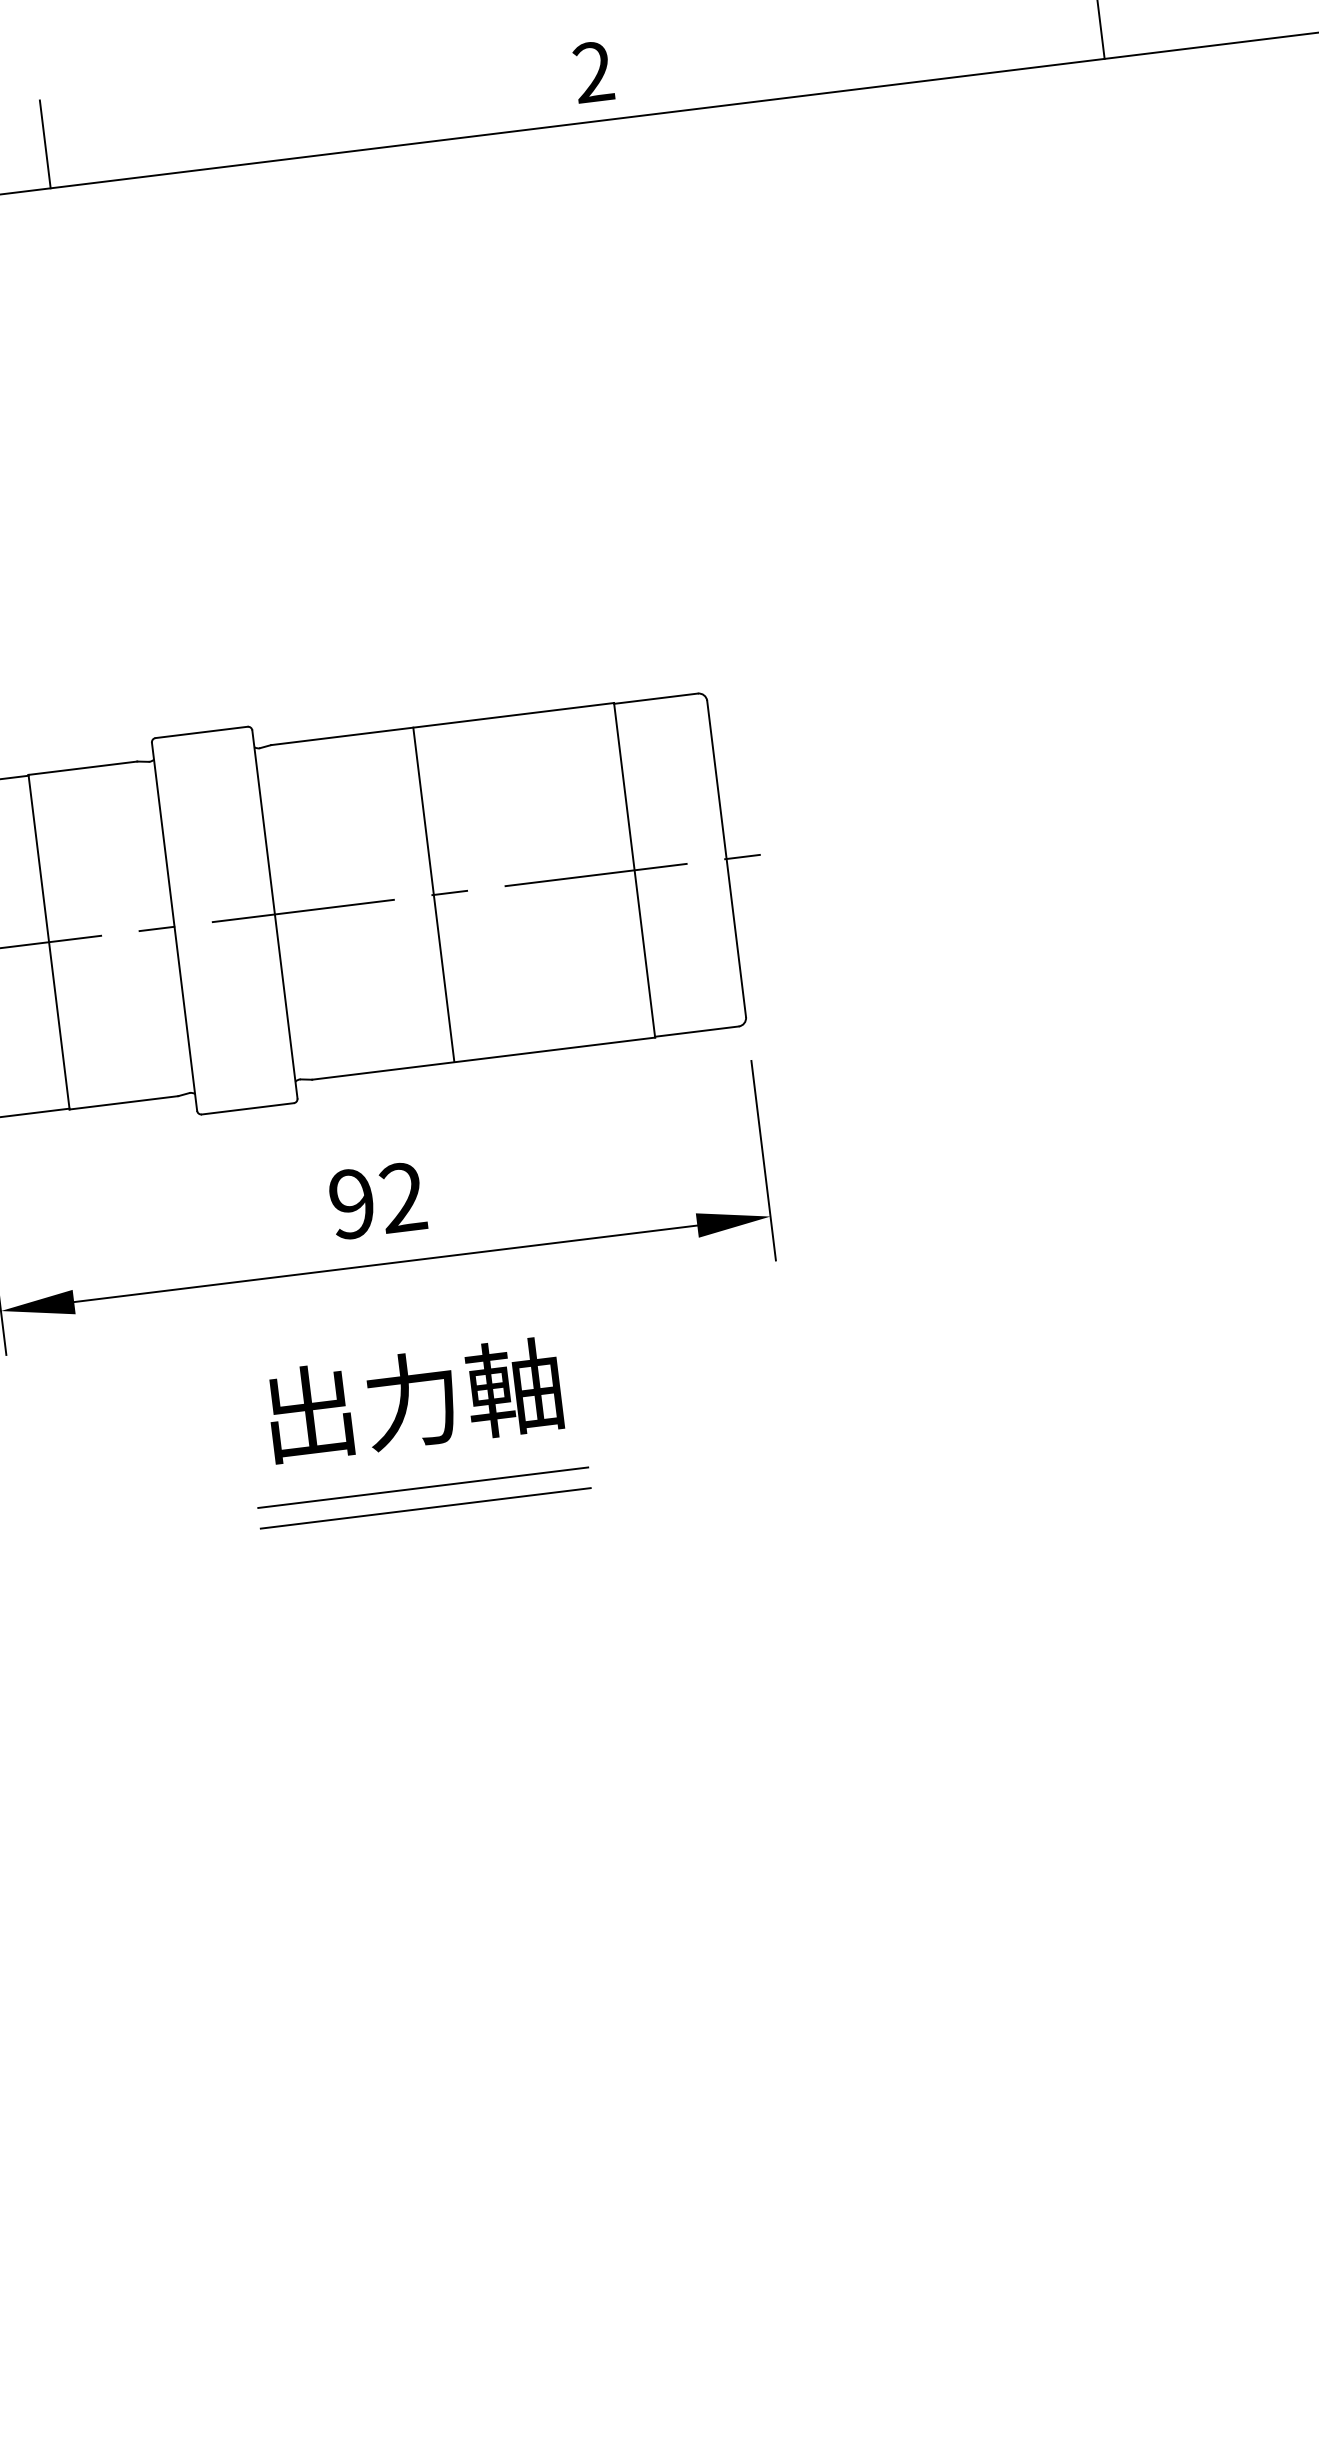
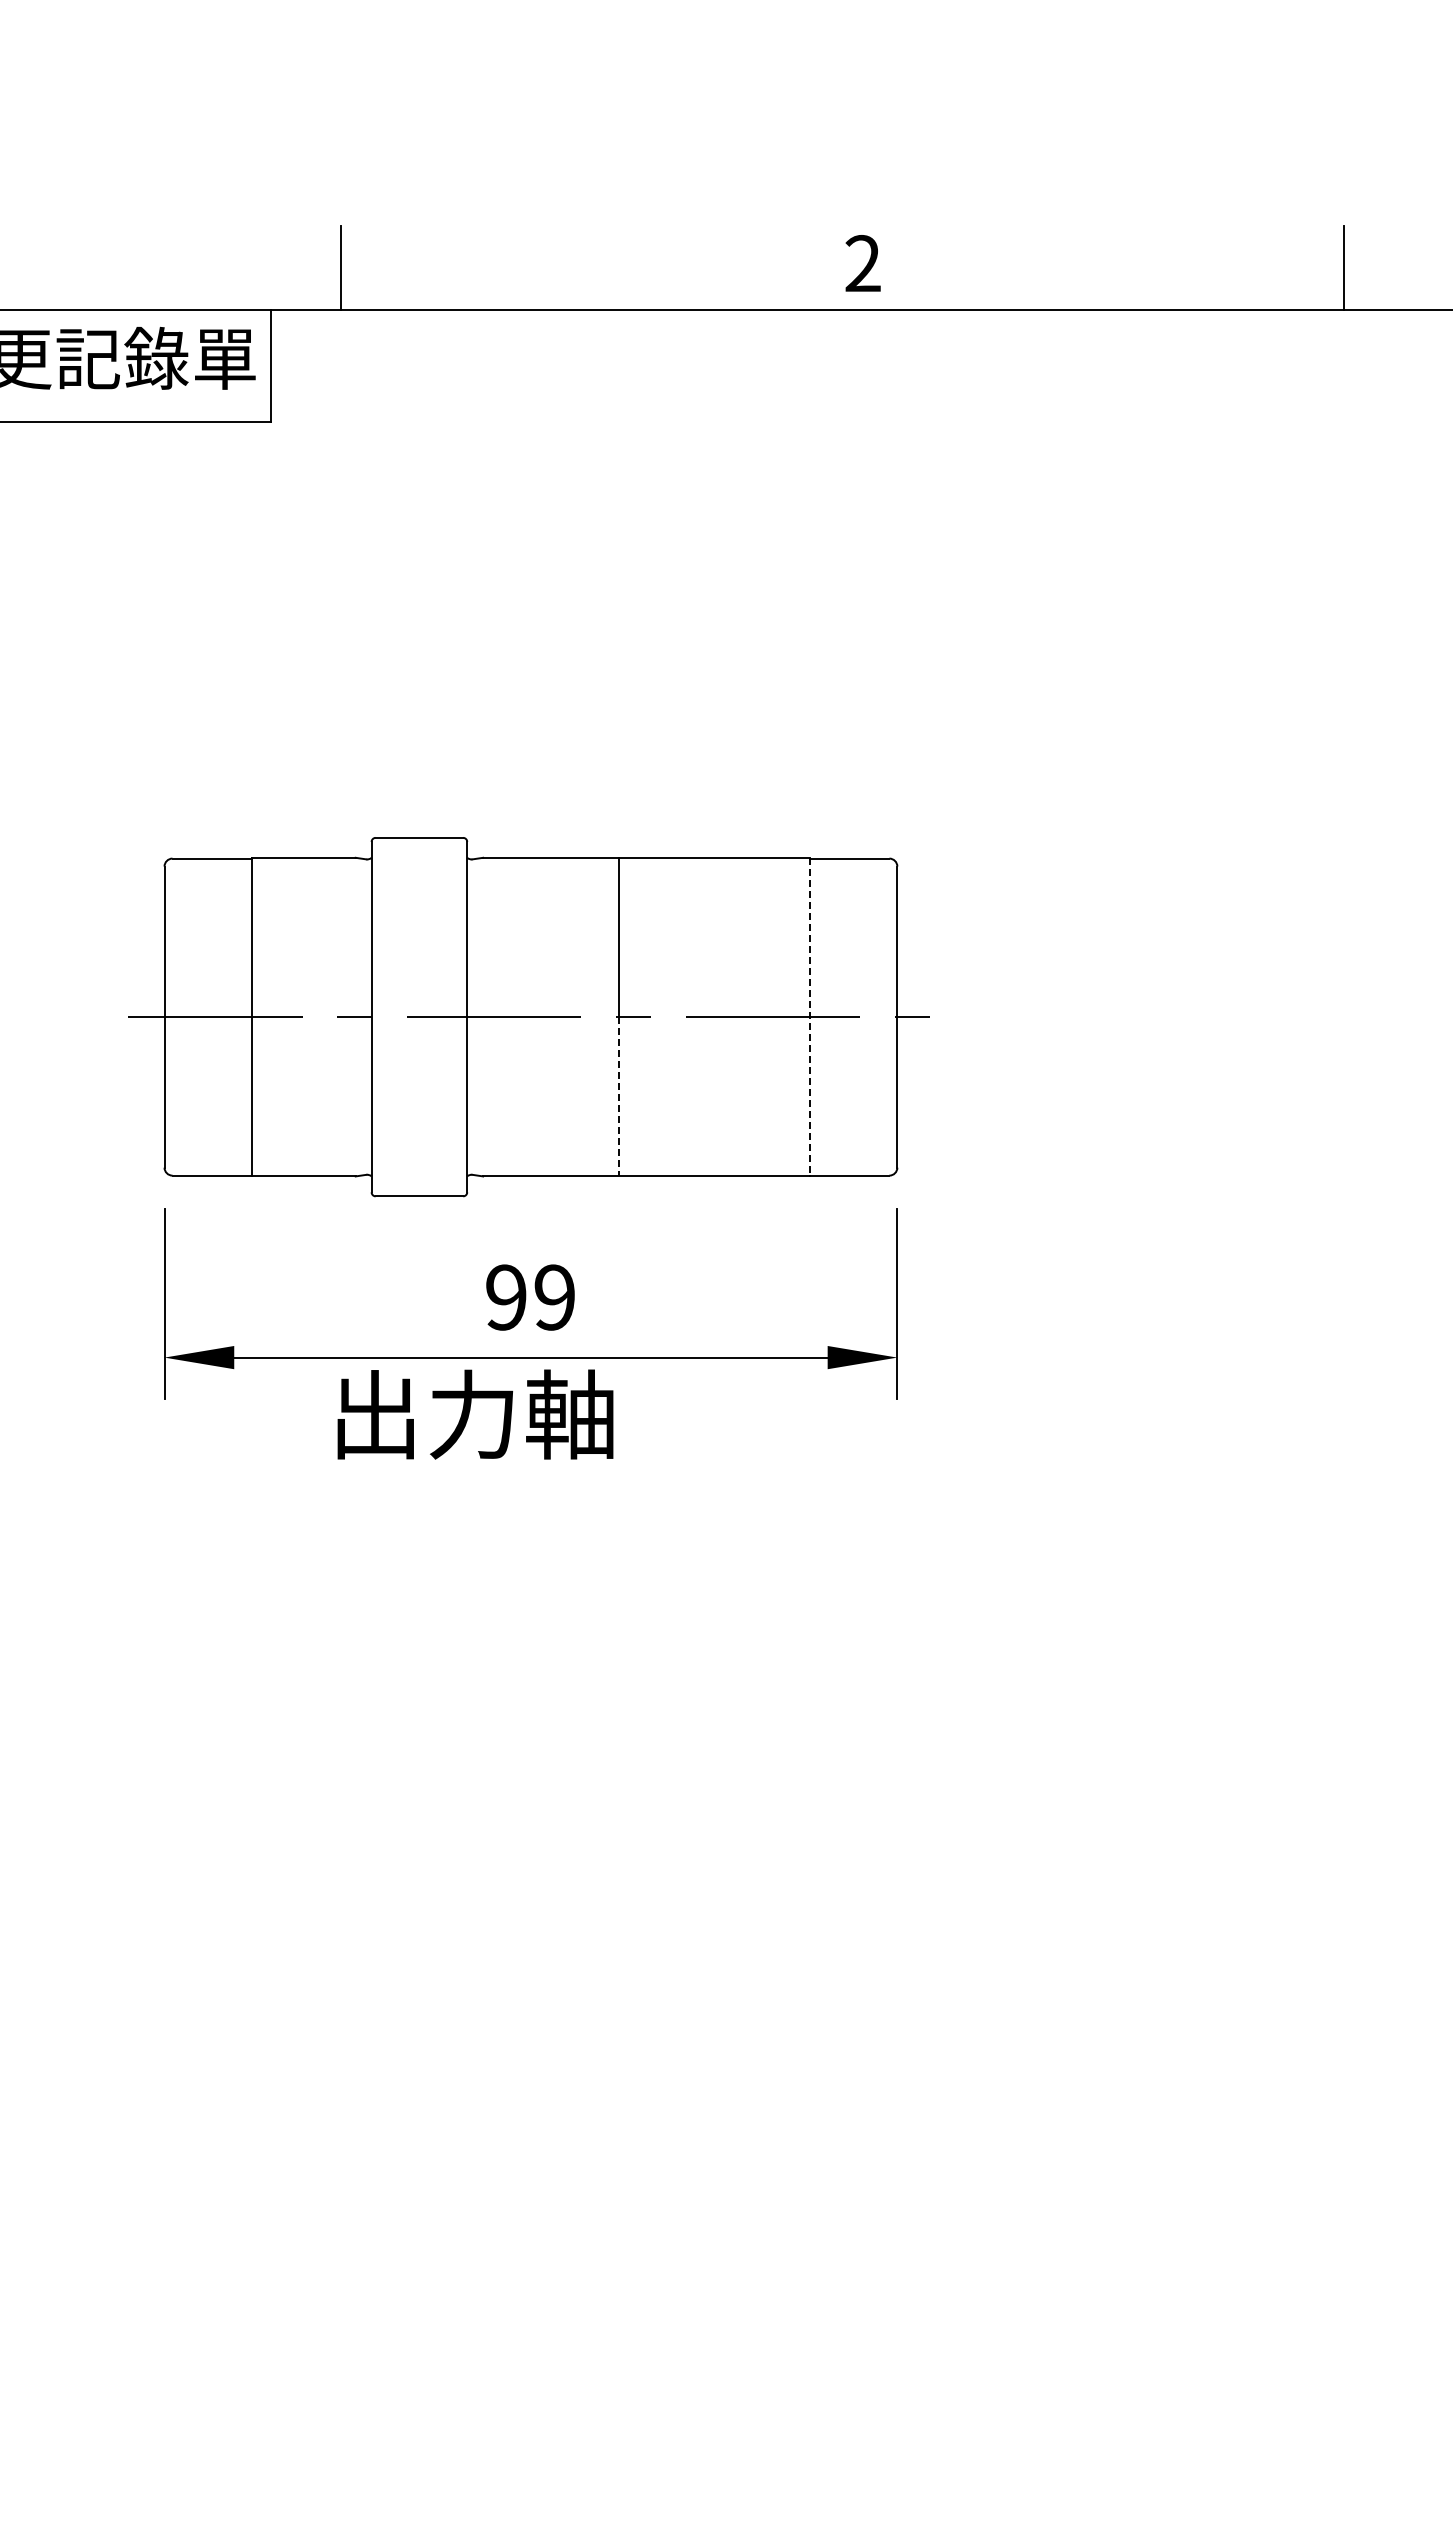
line: (634, 870) -> (809, 1017), solid -> dashed
line: (444, 979) -> (618, 1097), solid -> dashed
text: (402, 1197) -> (554, 1297), 92 -> 99
text: (414, 1399) -> (475, 1414), moved
line: (423, 1487) -> (540, 1571), removed
line: (425, 1508) -> (540, 1591), removed

